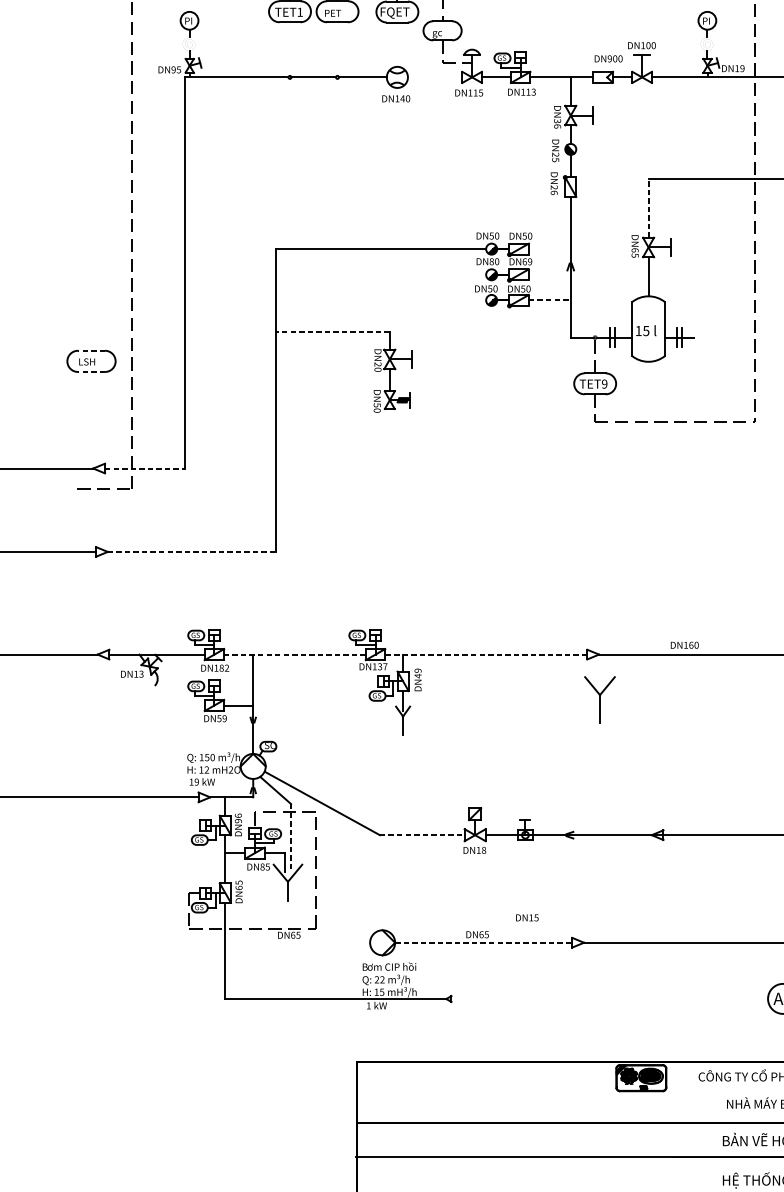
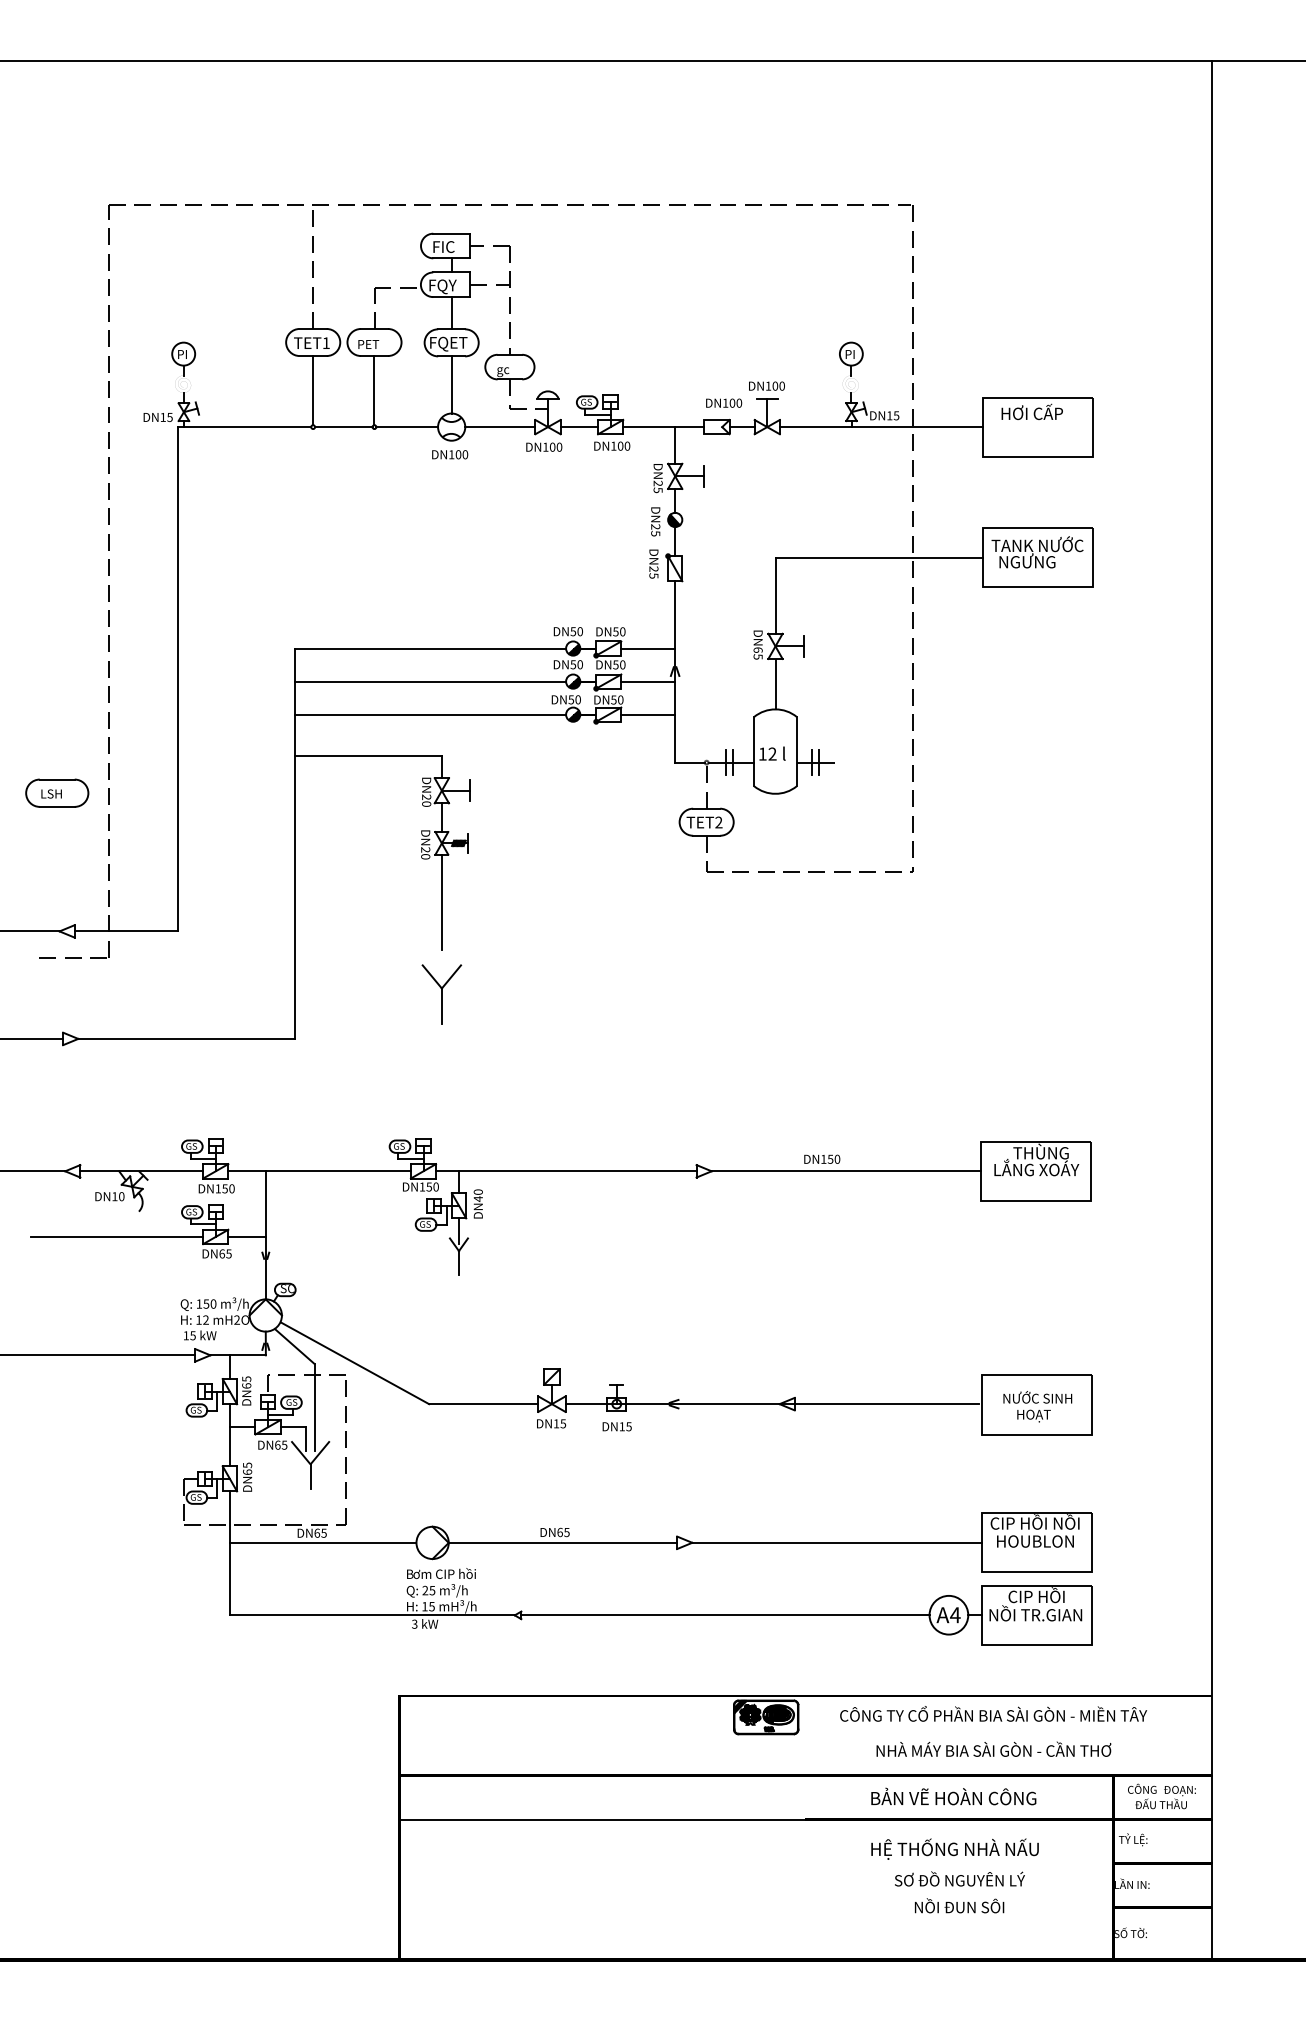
line: (397, 44) -> (451, 384), added
line: (290, 49) -> (313, 390), added
line: (337, 49) -> (374, 390), added
text: (609, 58) -> (725, 402), DN900 -> DN100
text: (742, 68) -> (896, 415), DN19 -> DN15
text: (173, 69) -> (162, 417), DN95 -> DN15
line: (435, 77) -> (500, 427), added
text: (530, 91) -> (623, 445), DN113 -> DN100
text: (477, 92) -> (555, 446), DN115 -> DN100
text: (402, 98) -> (458, 454), DN140 -> DN100
text: (557, 123) -> (657, 486), DN36 -> DN25
text: (553, 192) -> (653, 575), DN26 -> DN25
line: (648, 208) -> (775, 595), dashed -> solid
line: (550, 249) -> (648, 648), added
text: (491, 261) -> (573, 664), DN80 -> DN50
text: (527, 261) -> (619, 664), DN69 -> DN50
line: (380, 274) -> (430, 681), added
line: (550, 274) -> (648, 681), added
line: (380, 300) -> (430, 714), added
line: (550, 300) -> (648, 714), dashed -> solid
text: (646, 330) -> (772, 753), 15 -> 12
line: (332, 332) -> (368, 755), dashed -> solid
line: (90, 350) -> (56, 779), dashed -> solid
line: (90, 371) -> (56, 806), dashed -> solid
text: (604, 384) -> (718, 822), TET9 -> TET2
text: (377, 405) -> (425, 849), DN50 -> DN20
line: (389, 446) -> (441, 902), added
line: (145, 468) -> (126, 931), dashed -> solid
line: (192, 551) -> (187, 1038), dashed -> solid
text: (691, 644) -> (830, 1158), DN160 -> DN150
line: (294, 654) -> (319, 1171), dashed -> solid
line: (485, 654) -> (565, 1171), dashed -> solid
text: (382, 666) -> (432, 1186), DN137 -> DN150
text: (224, 667) -> (228, 1188), DN182 -> DN150
text: (418, 670) -> (478, 1191), DN49 -> DN40
text: (141, 674) -> (121, 1196), DN13 -> DN10
part: (599, 699) -> (441, 994), moved
line: (137, 705) -> (116, 1236), added
text: (221, 718) -> (225, 1253), DN59 -> DN65
text: (196, 781) -> (192, 1335), 19 -> 15
text: (238, 818) -> (246, 1382), DN96 -> DN65
line: (422, 835) -> (483, 1404), dashed -> solid
line: (291, 837) -> (314, 1407), dashed -> solid
text: (484, 850) -> (563, 1423), DN18 -> DN15
text: (262, 866) -> (277, 1444), DN85 -> DN65
text: (526, 917) -> (616, 1426), moved
line: (297, 942) -> (322, 1542), added
line: (484, 942) -> (563, 1542), dashed -> solid
text: (382, 979) -> (432, 1590), 22 -> 25
line: (609, 999) -> (725, 1615), added
text: (368, 1005) -> (414, 1623), 1 -> 3

